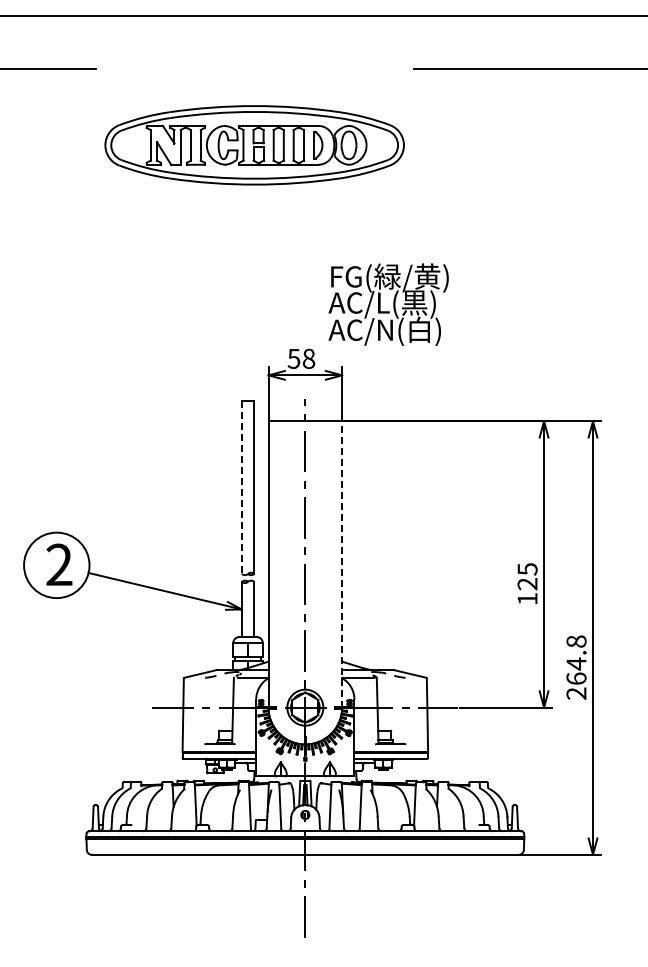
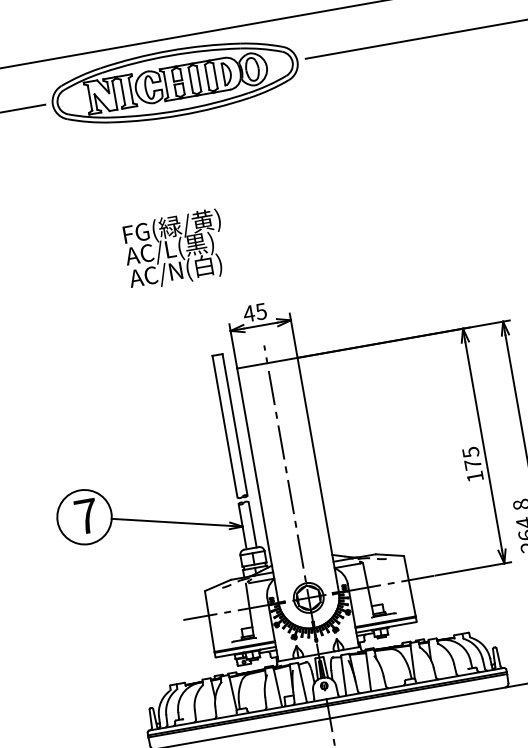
part: (254, 145) -> (175, 83), moved
text: (388, 304) -> (174, 249), moved
text: (301, 358) -> (255, 312), 58 -> 45
line: (241, 488) -> (224, 427), dashed -> solid
line: (342, 563) -> (318, 474), dashed -> solid
text: (59, 564) -> (86, 516), 2 -> 7
text: (527, 584) -> (473, 464), 125 -> 175

